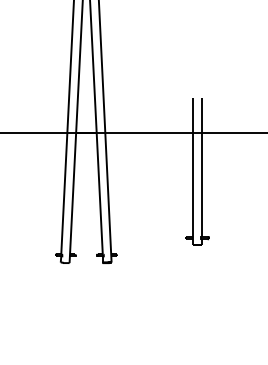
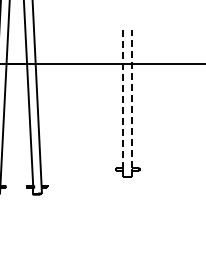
line: (201, 166) -> (131, 97), solid -> dashed
line: (193, 168) -> (123, 99), solid -> dashed

